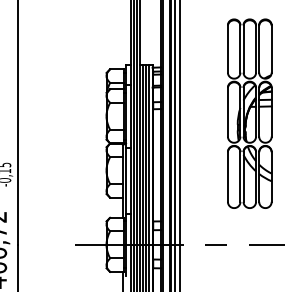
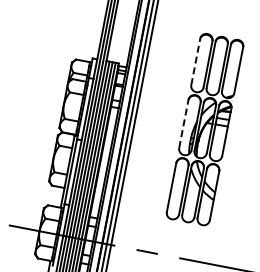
line: (227, 48) -> (195, 61), solid -> dashed
line: (227, 111) -> (183, 123), solid -> dashed

